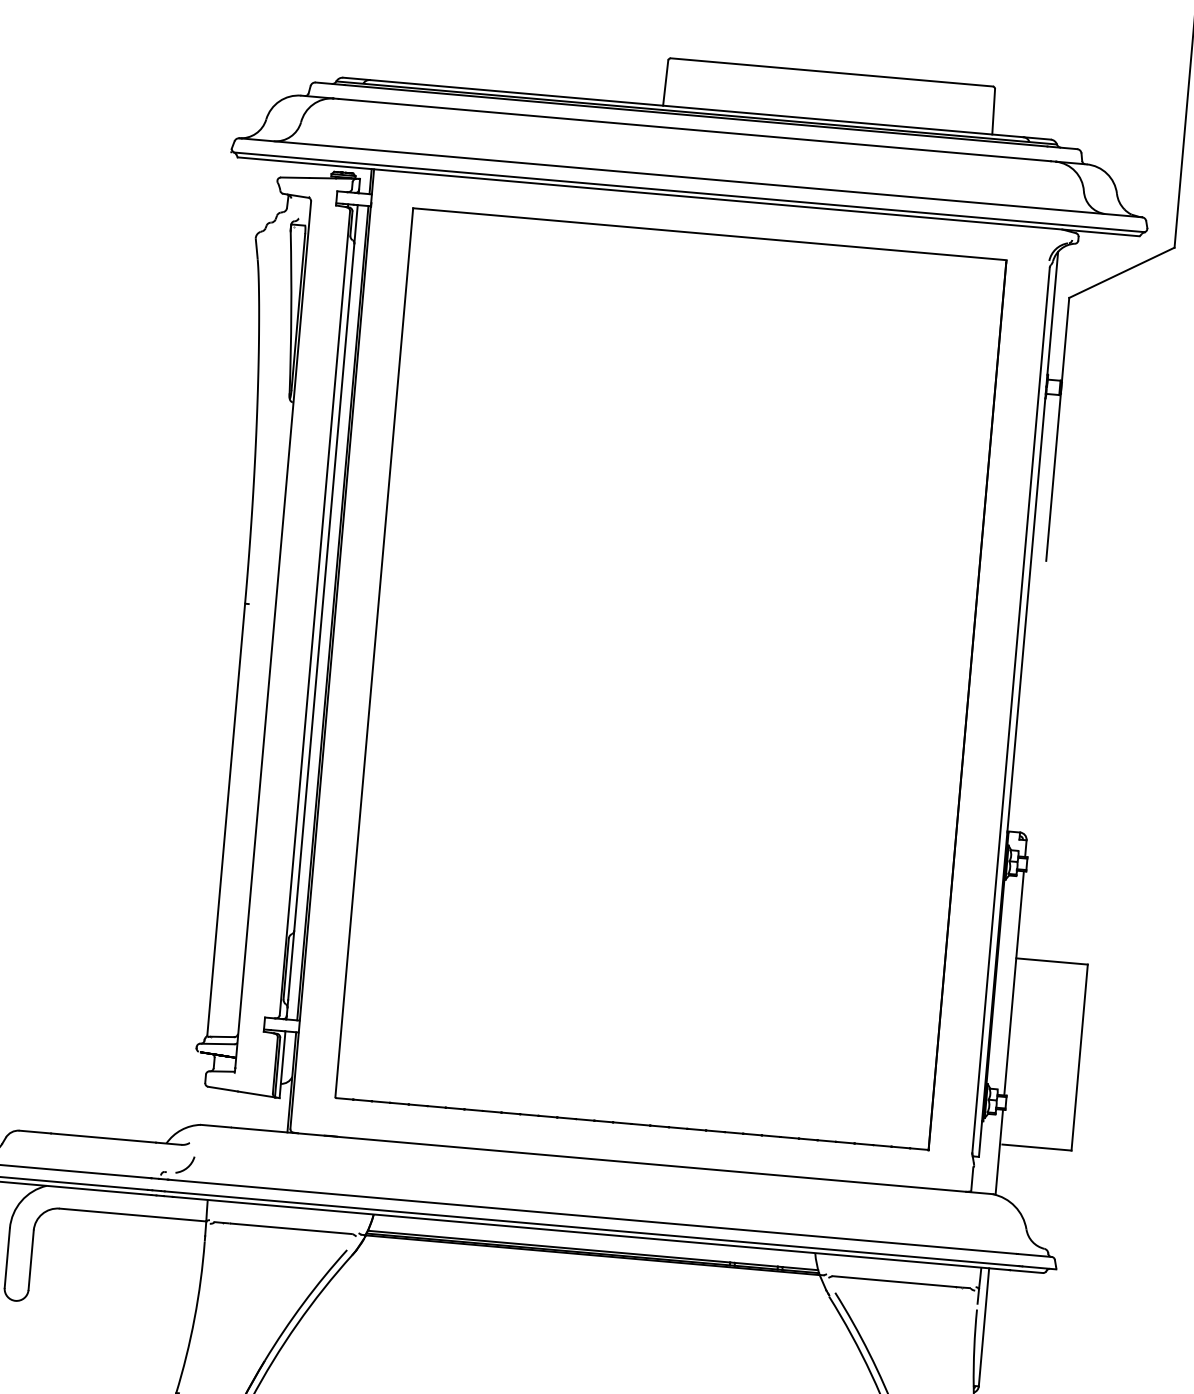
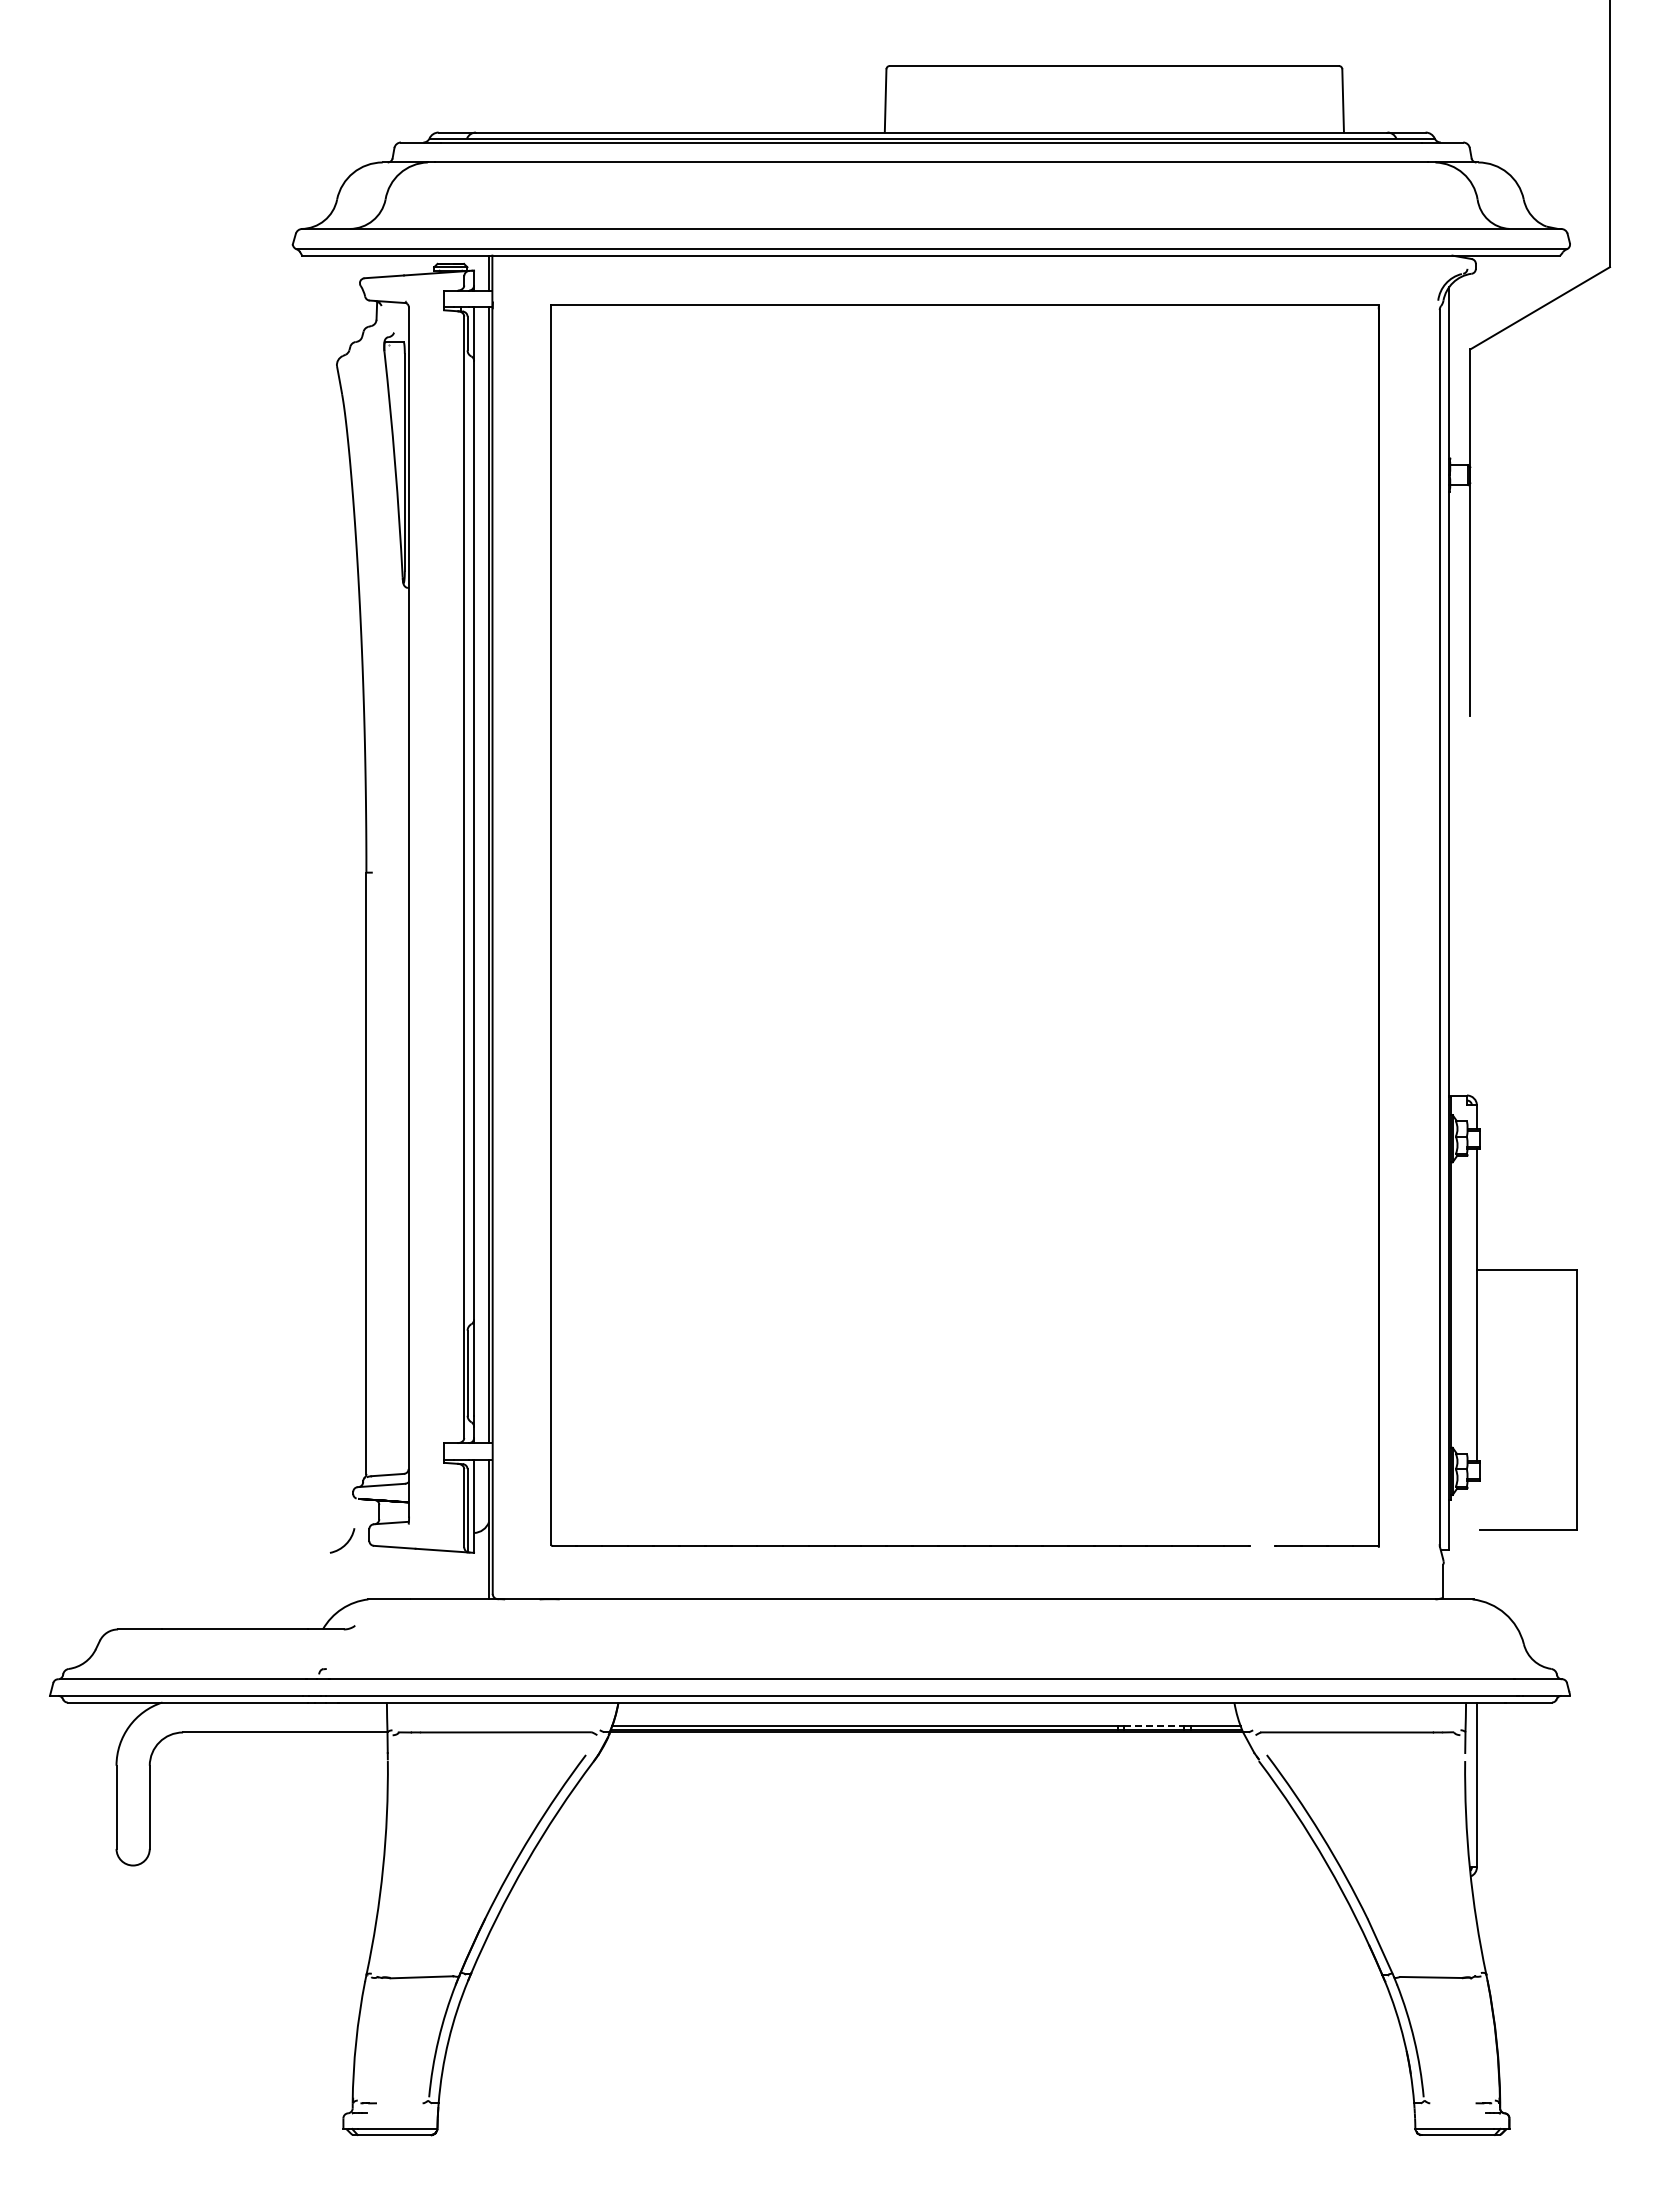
line: (845, 1143) -> (1262, 1546), removed
line: (998, 1152) -> (1476, 1540), removed
arc: (187, 1167) -> (345, 1543), moved
line: (756, 1264) -> (1154, 1725), solid -> dashed

